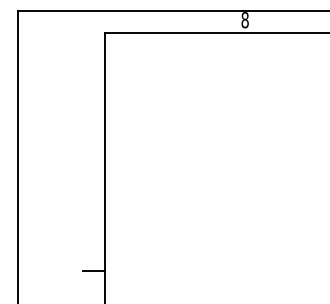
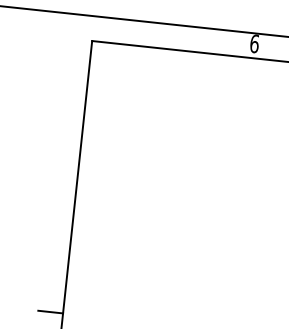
text: (244, 20) -> (253, 44), 8 -> 6

